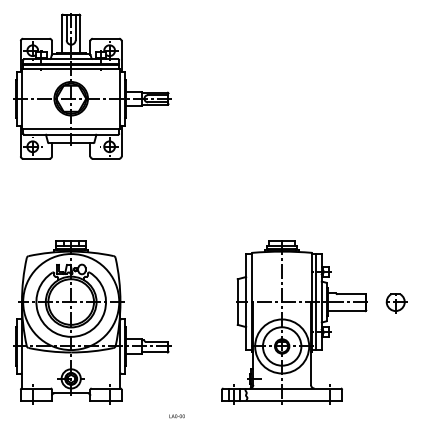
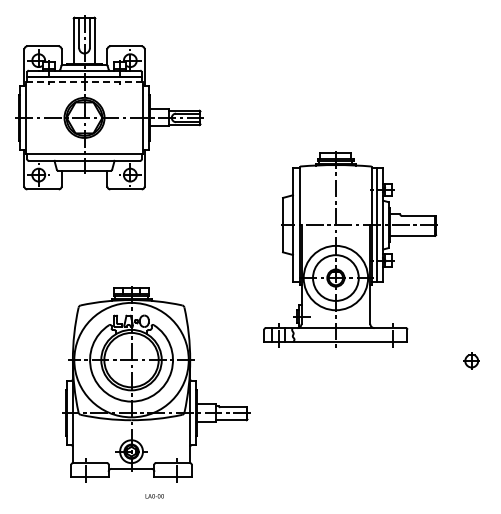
line: (71, 69) -> (84, 82), solid -> dashed
part: (396, 304) -> (472, 362), size x0.6
part: (92, 322) -> (156, 384), moved
part: (294, 322) -> (350, 249), moved
text: (176, 416) -> (154, 496), moved

